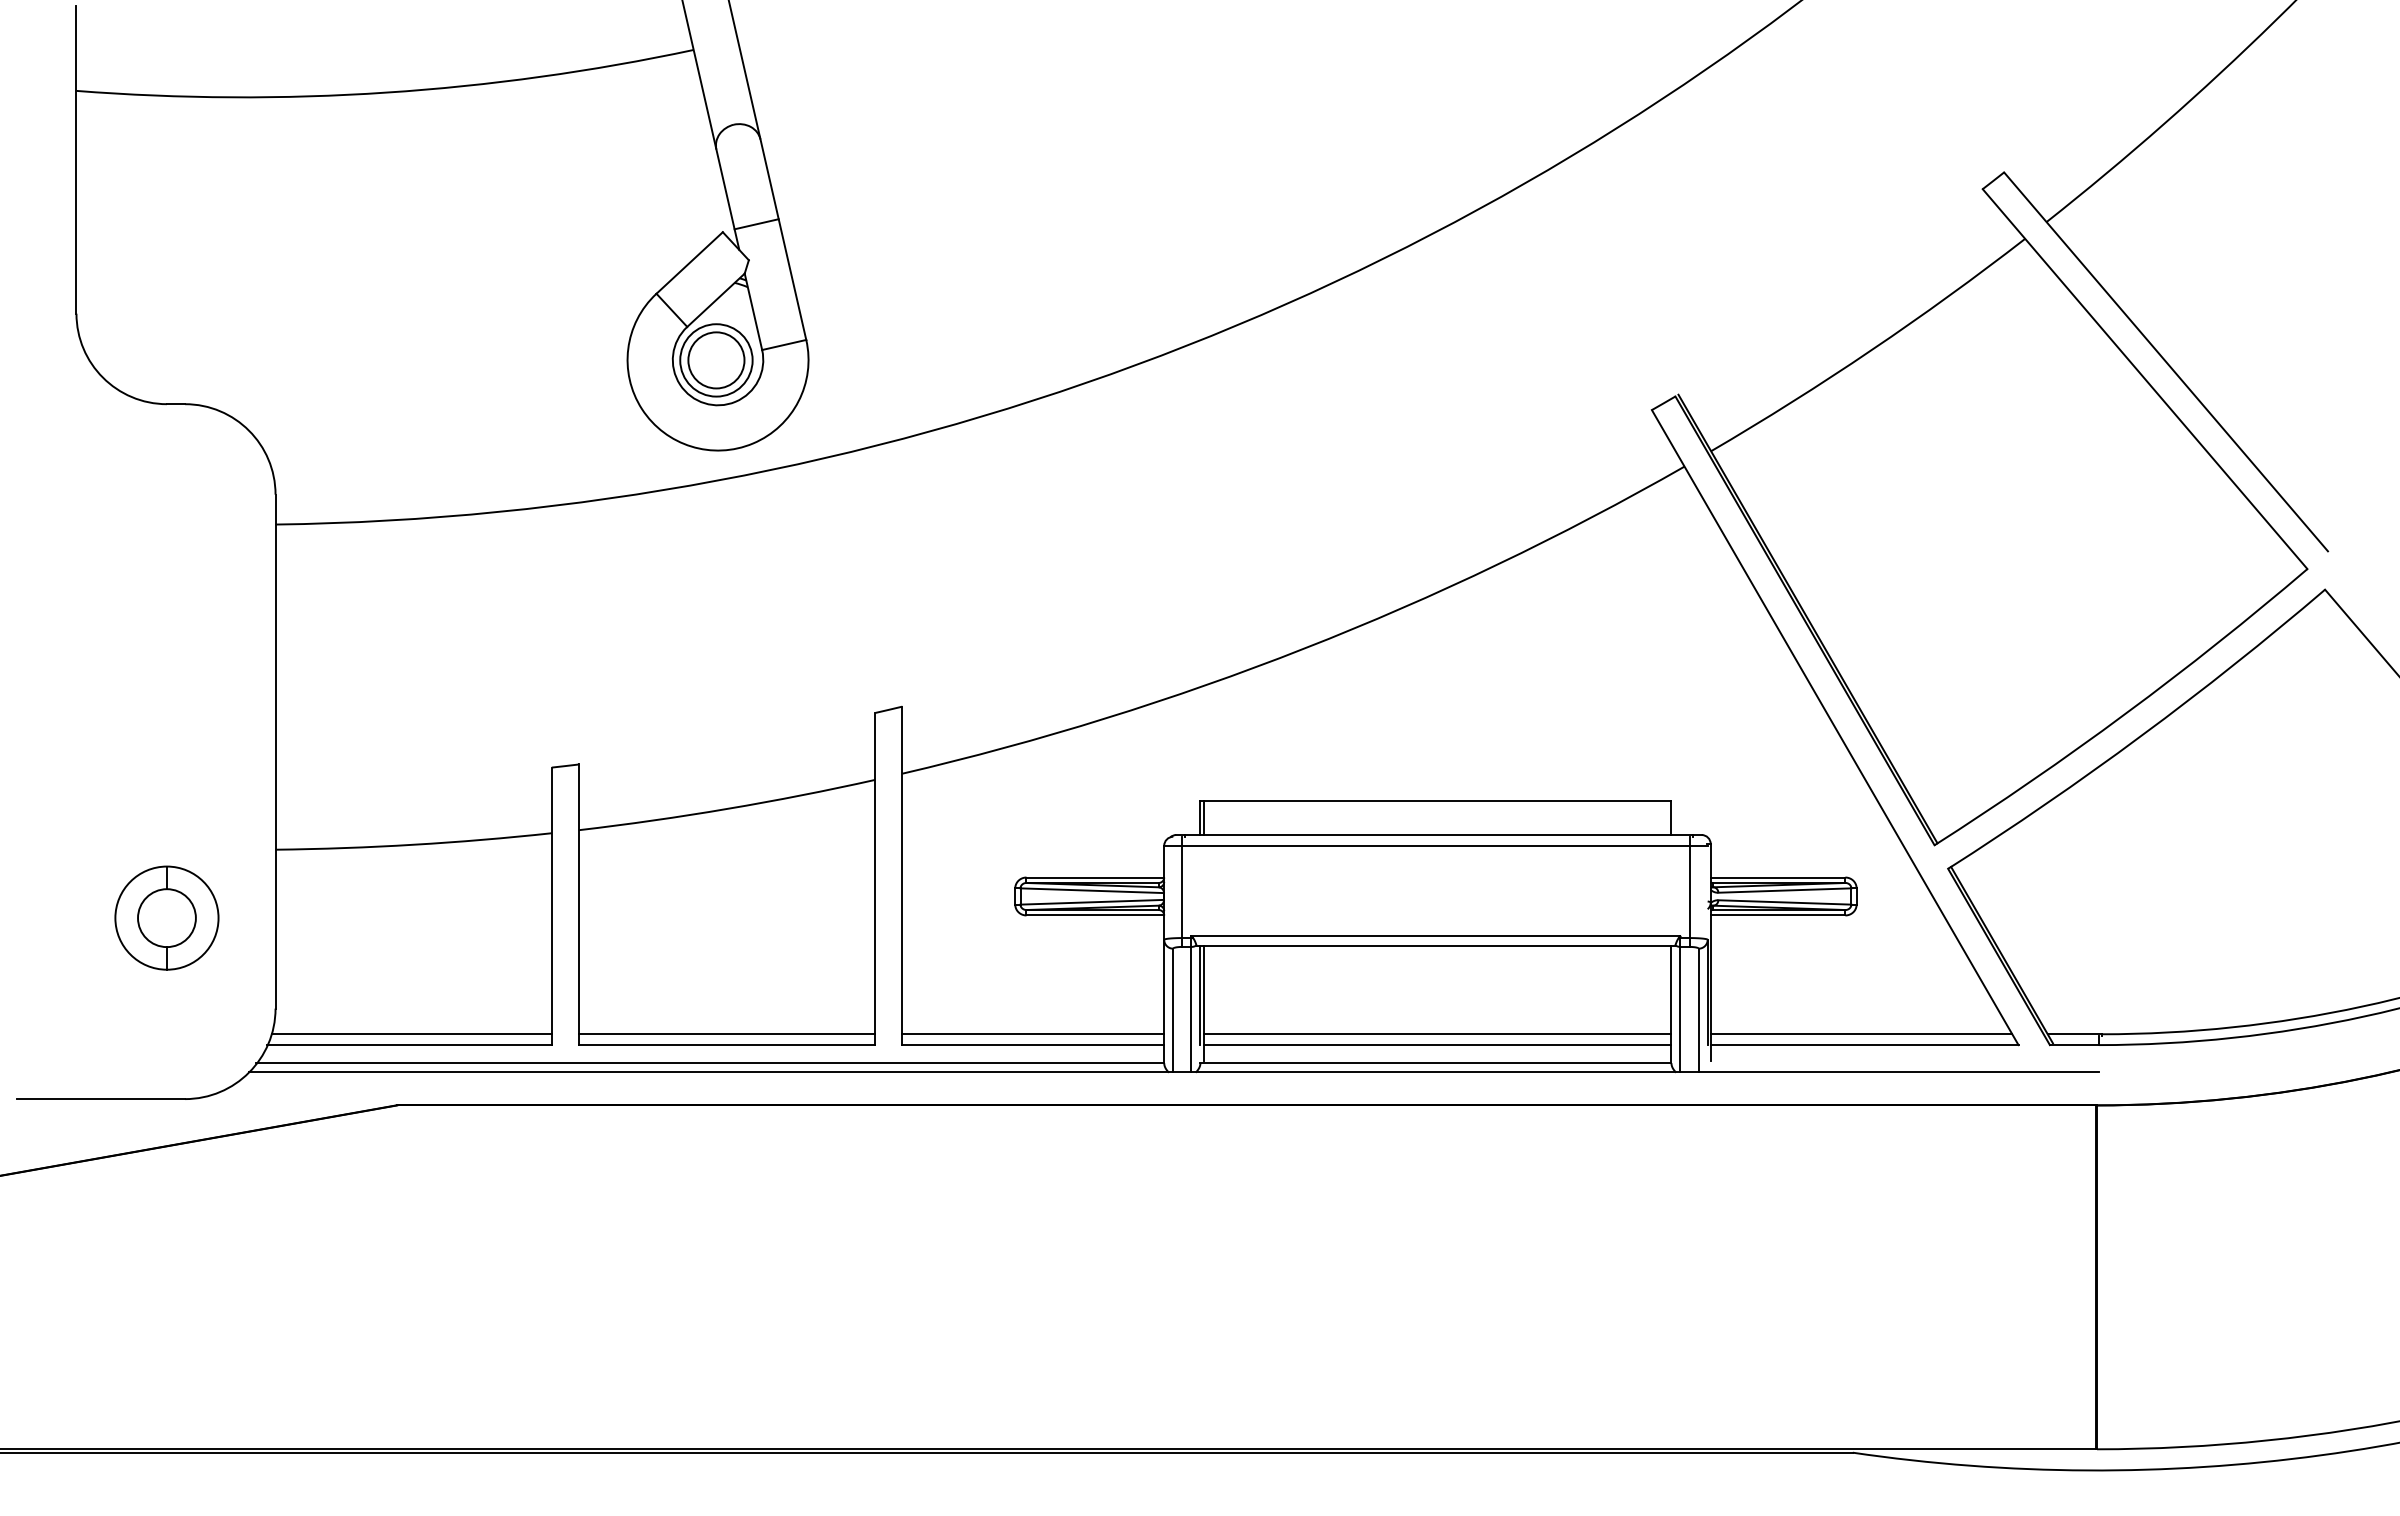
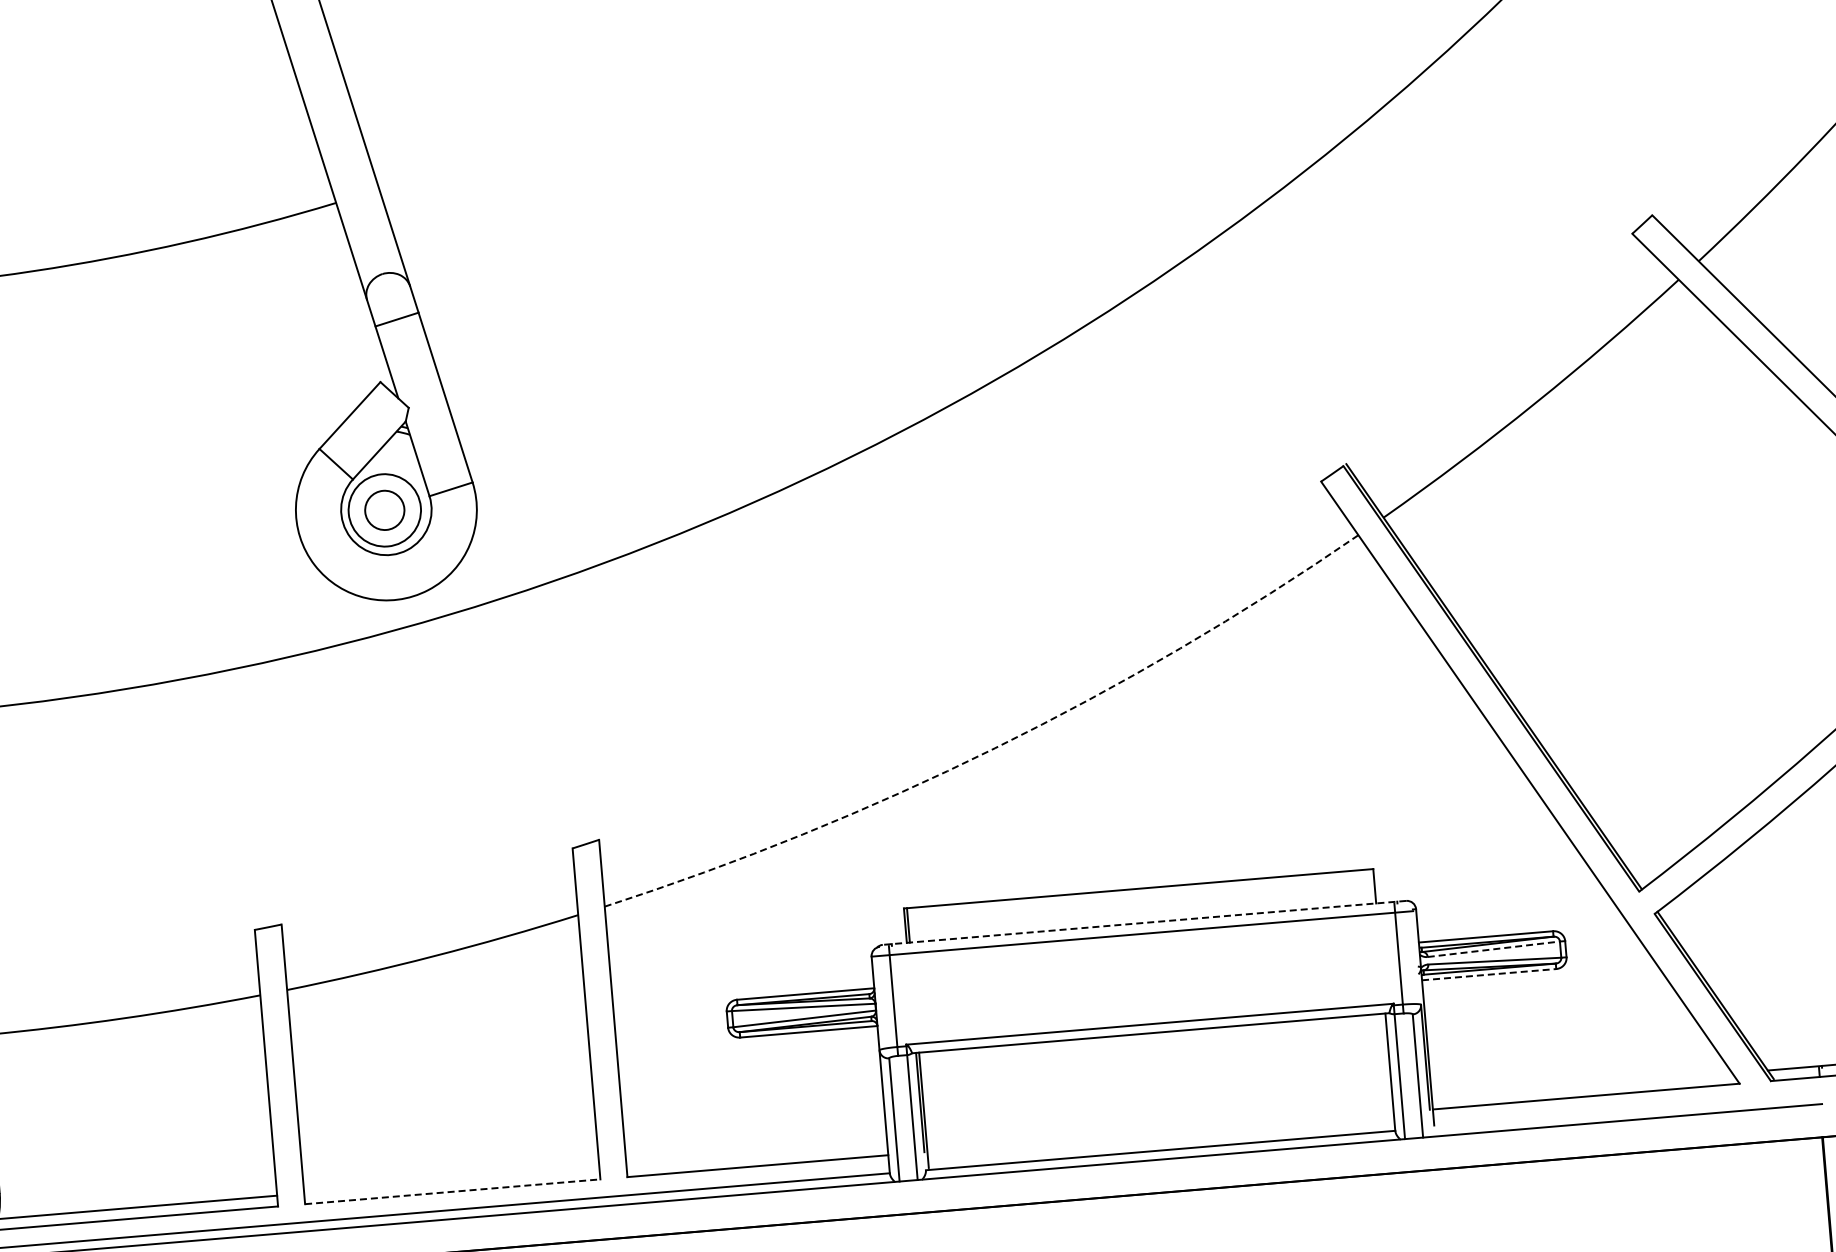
line: (756, 224) -> (396, 319), moved
circle: (716, 360) -> (384, 510), size x0.7
arc: (1304, 648) -> (994, 748), solid -> dashed
line: (1439, 835) -> (1145, 923), solid -> dashed
line: (1784, 890) -> (1493, 949), solid -> dashed
line: (1778, 915) -> (1489, 974), solid -> dashed
line: (726, 1034) -> (451, 1181), removed
line: (1033, 1034) -> (757, 1155), removed
line: (1437, 1034) -> (1159, 1121), removed
line: (1861, 1034) -> (1582, 1086), removed
line: (727, 1045) -> (453, 1192), solid -> dashed
line: (1437, 1045) -> (1160, 1132), removed

